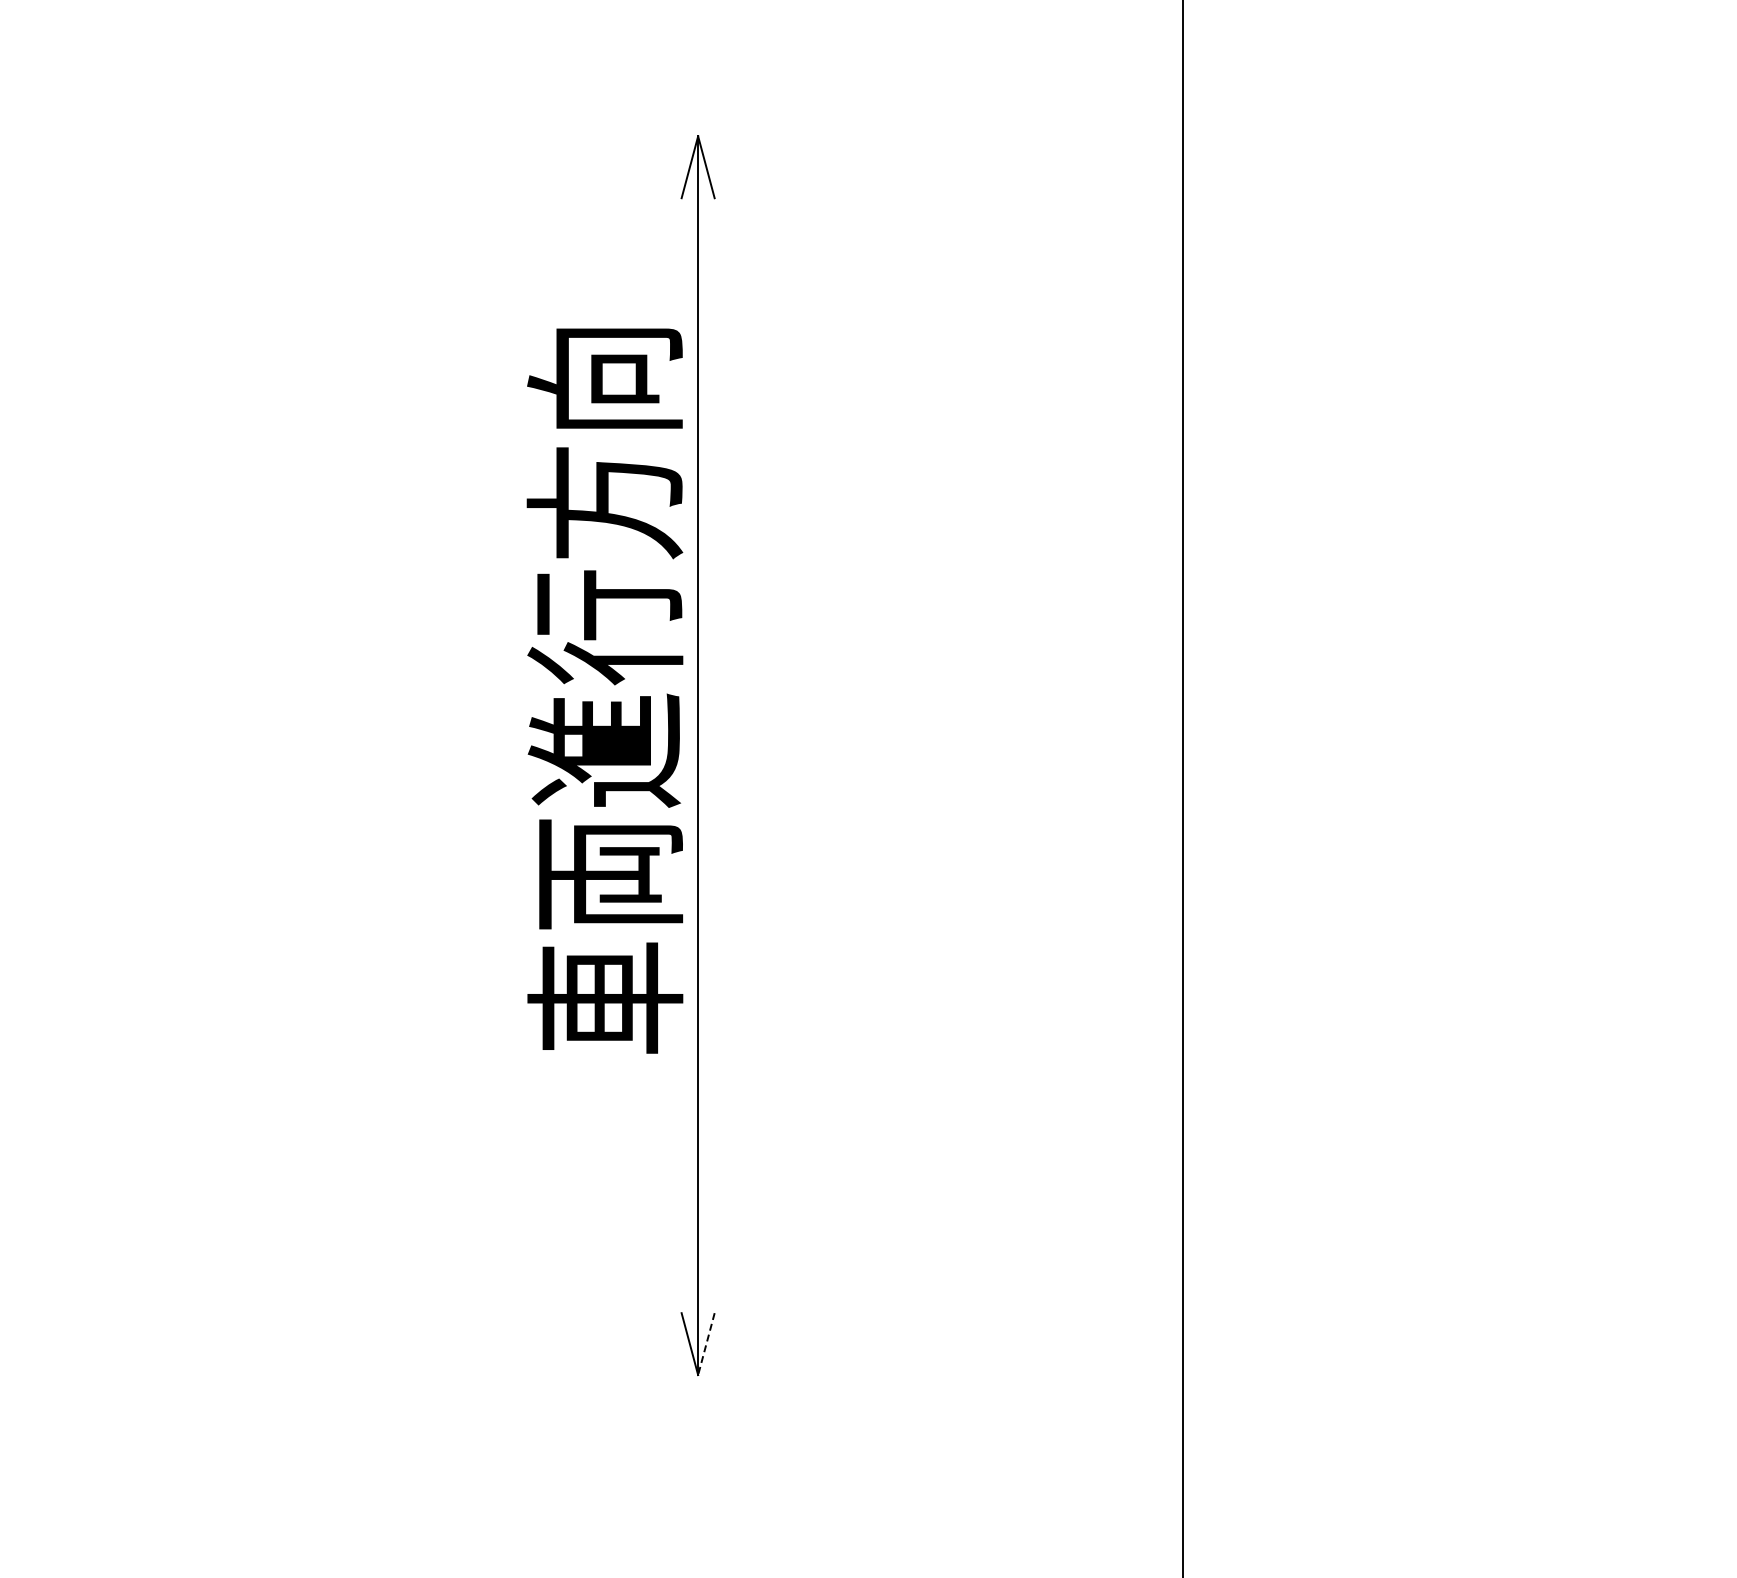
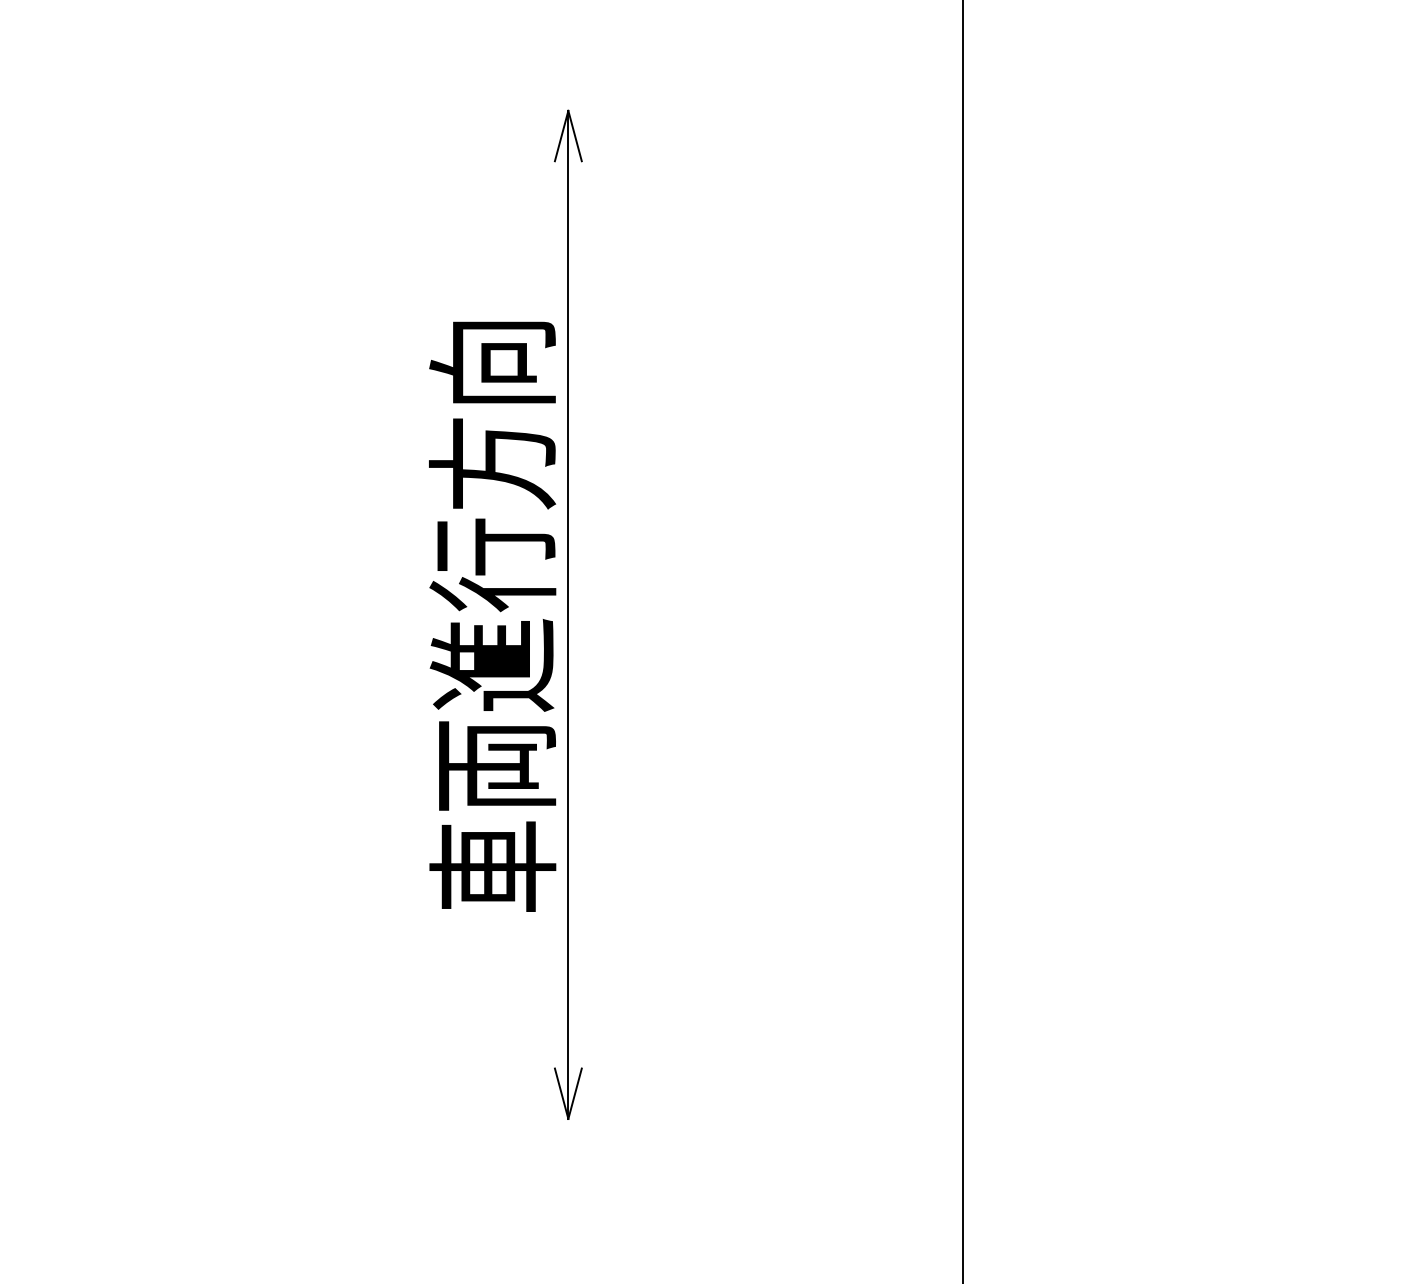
text: (604, 690) -> (492, 616), moved
line: (706, 1344) -> (575, 1094), dashed -> solid

